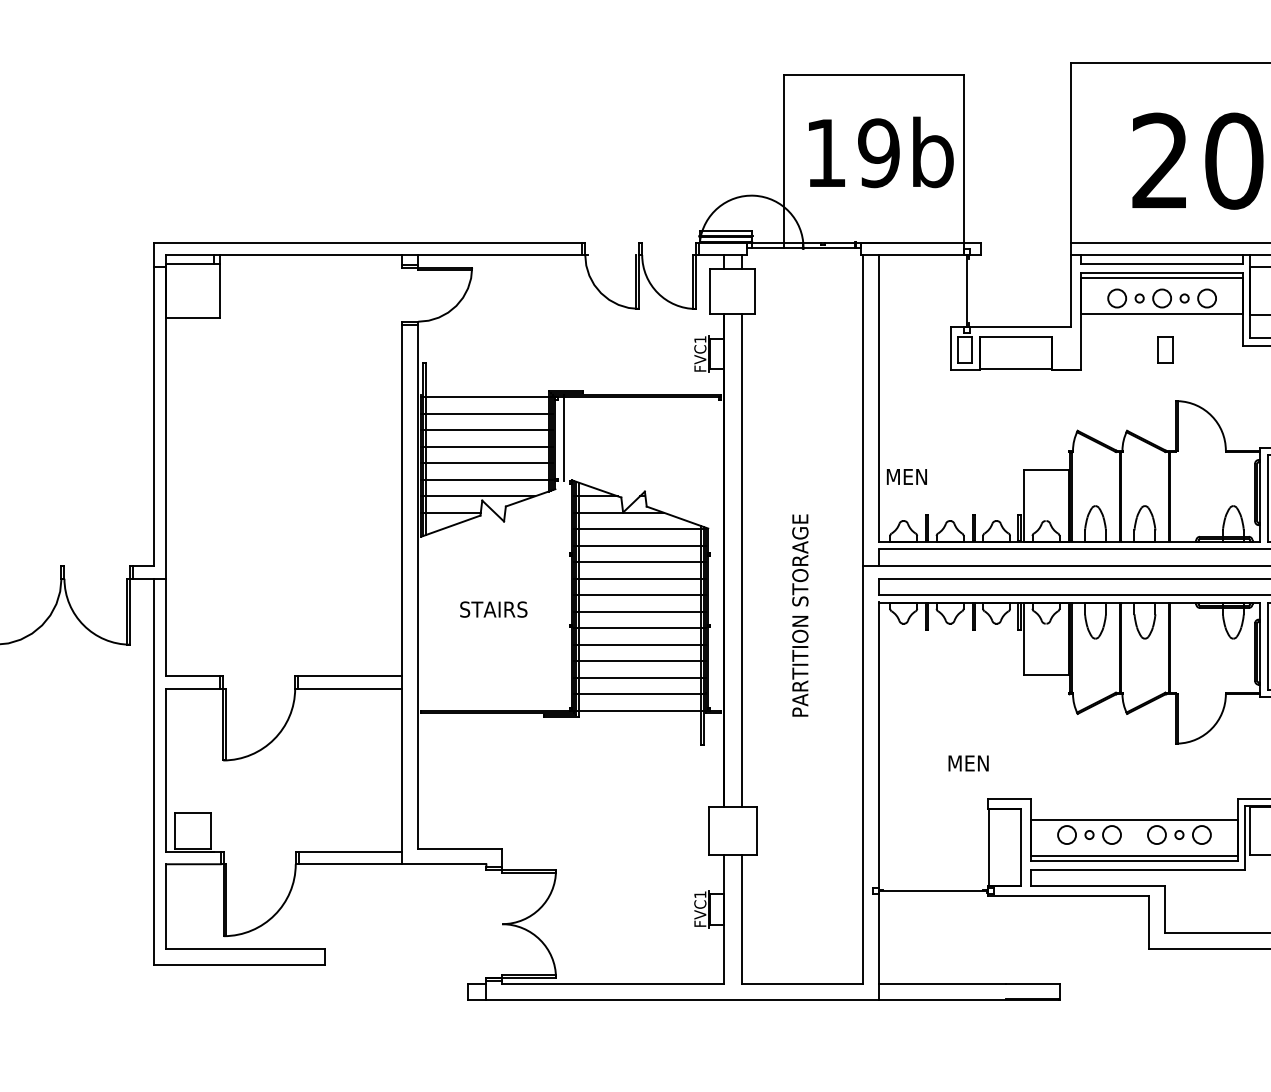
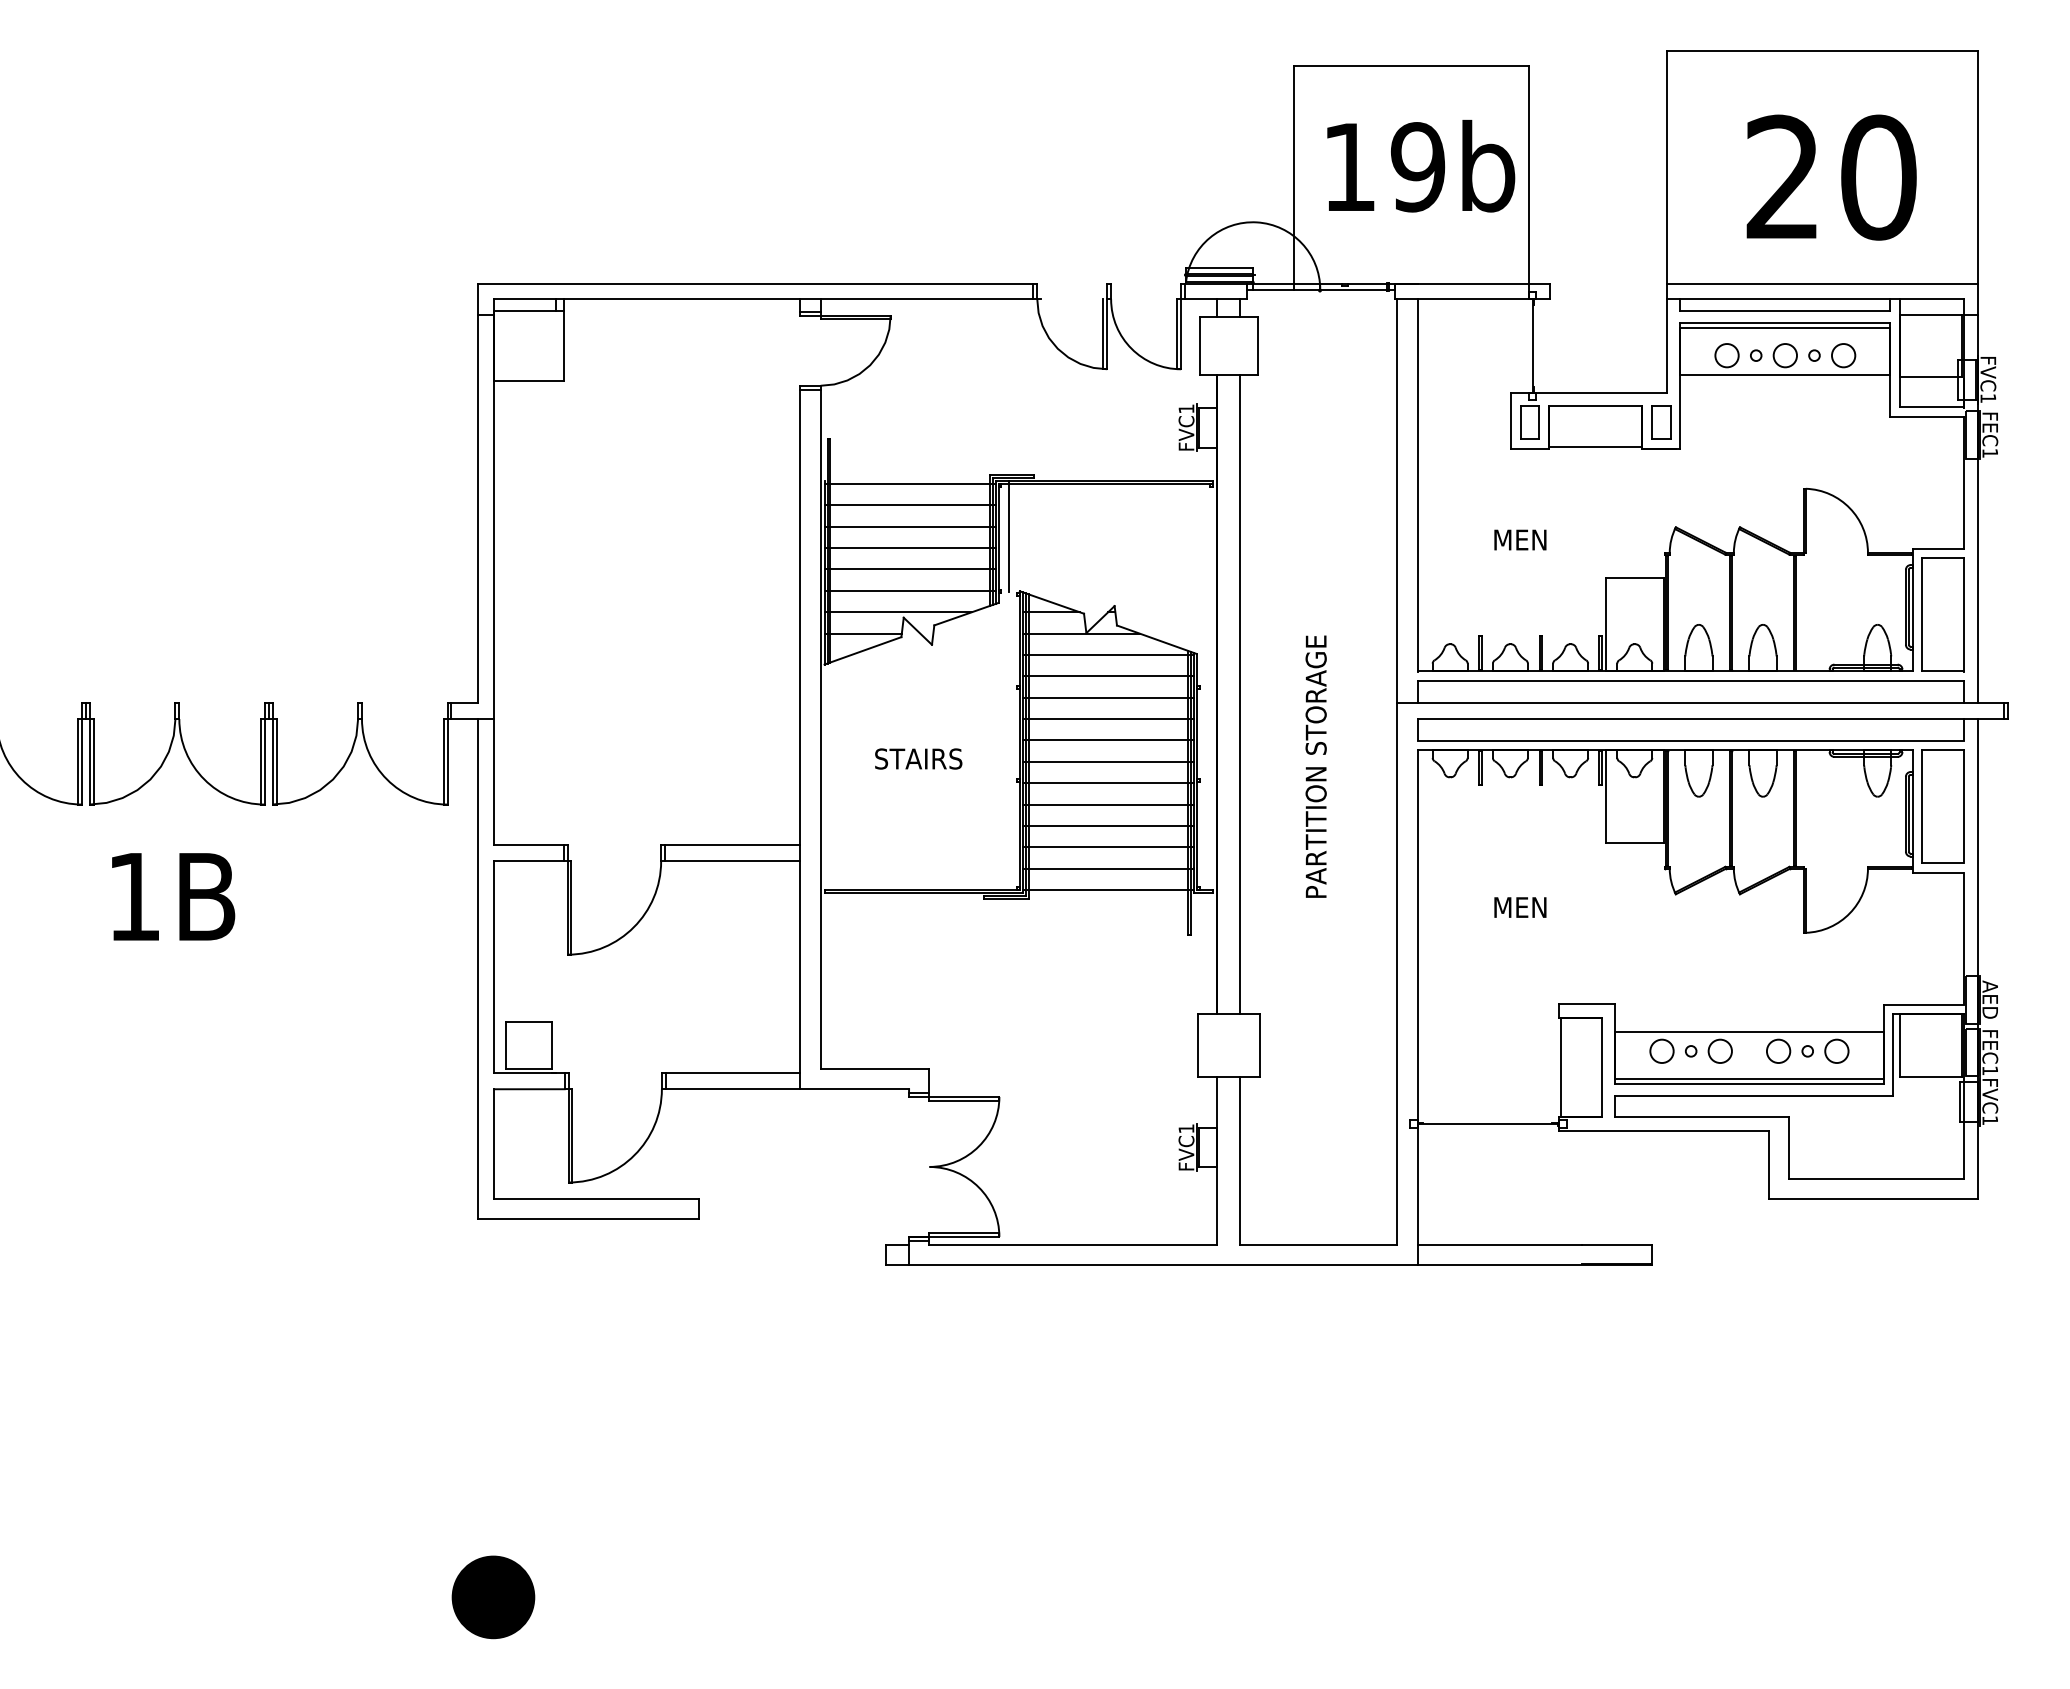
part: (1165, 350) -> (1661, 422), moved
text: (907, 476) -> (1520, 539), moved
text: (968, 763) -> (1520, 907), moved

